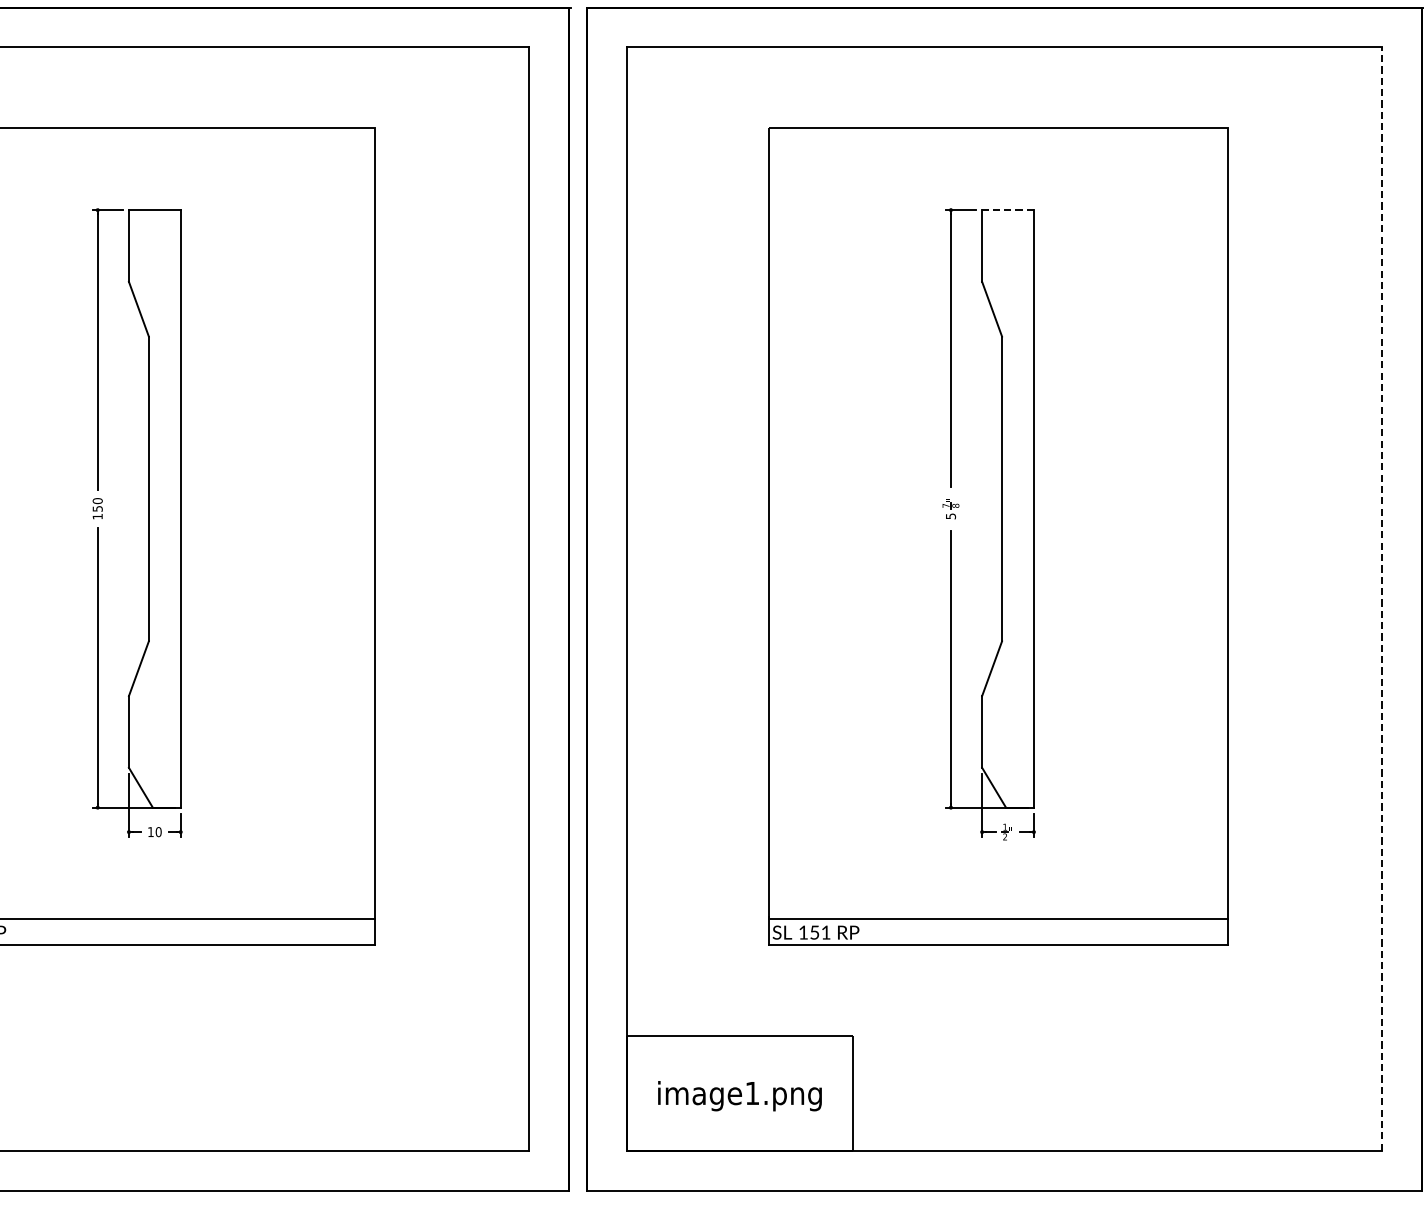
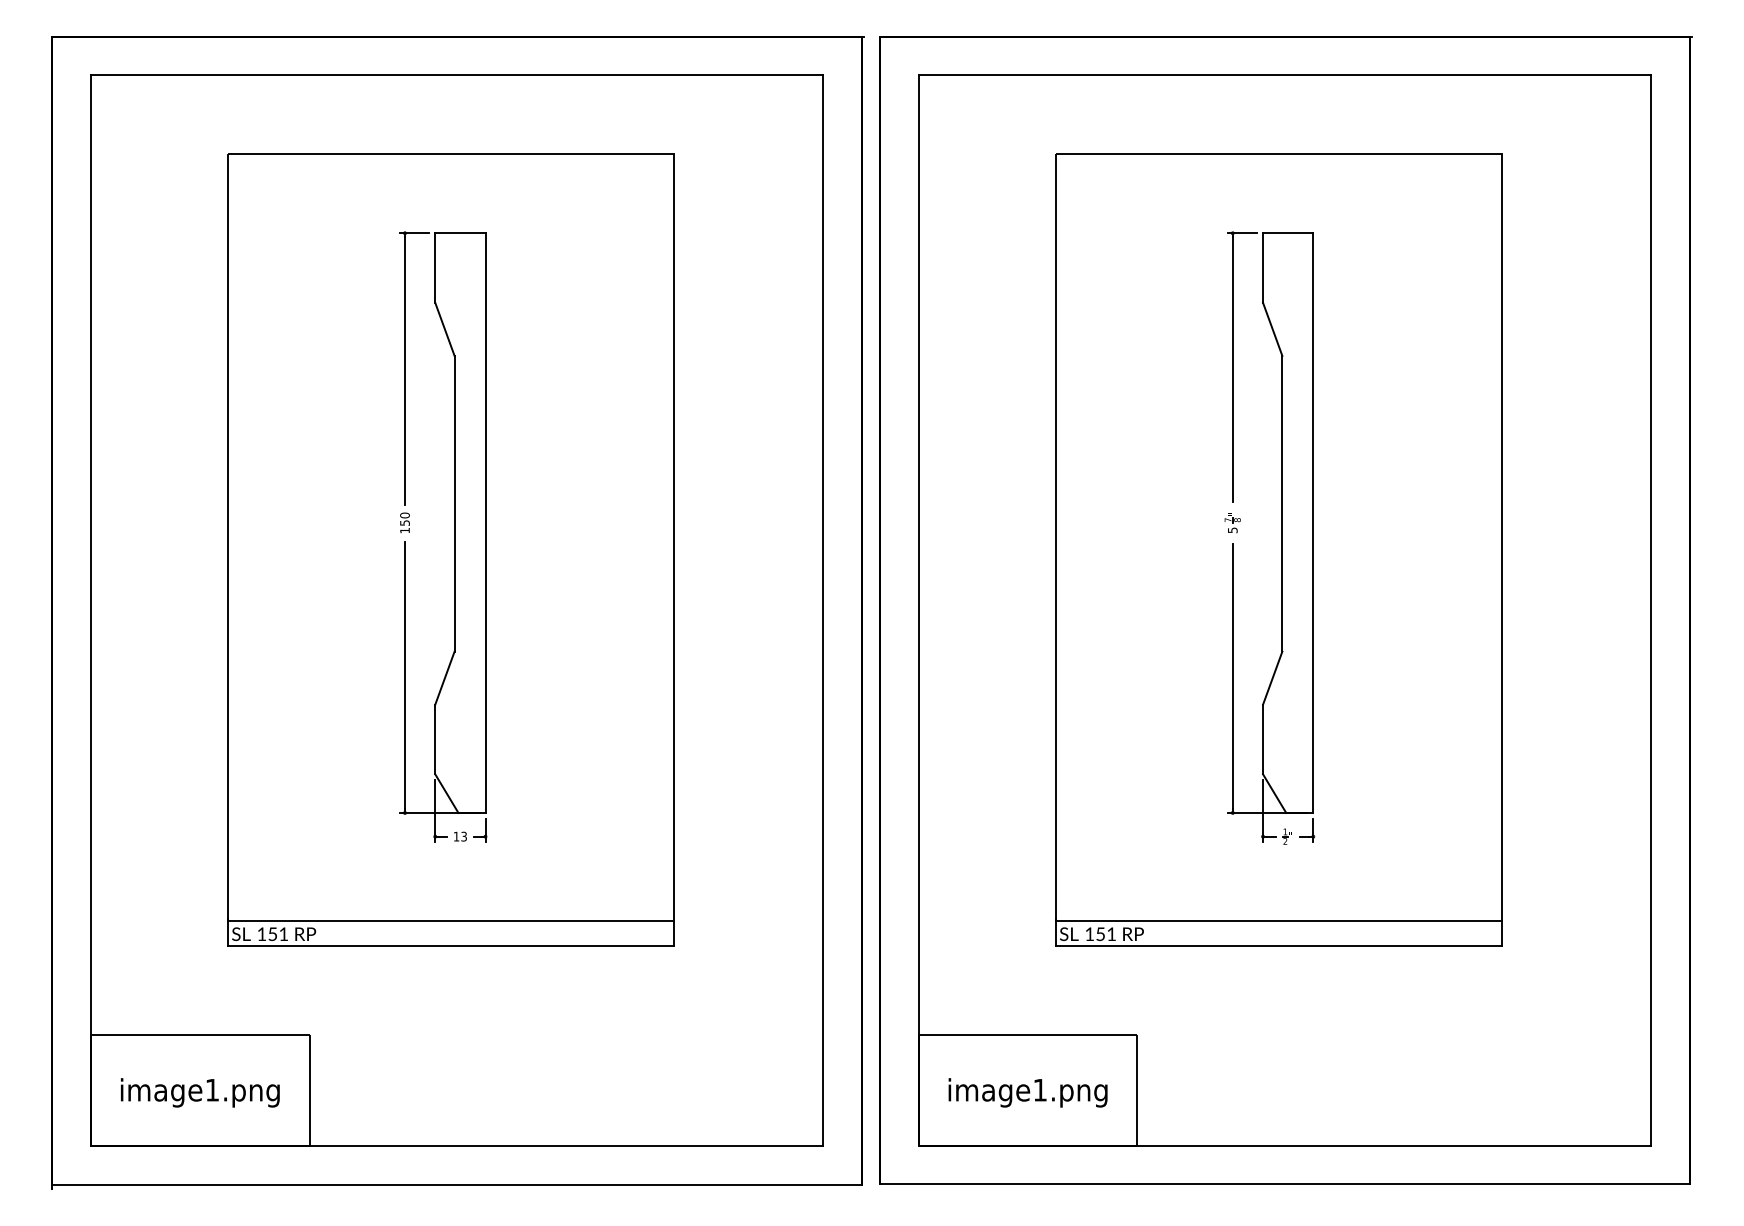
line: (1007, 210) -> (1287, 233), dashed -> solid
line: (1382, 598) -> (1651, 610), dashed -> solid
text: (159, 831) -> (464, 836), 10 -> 13

